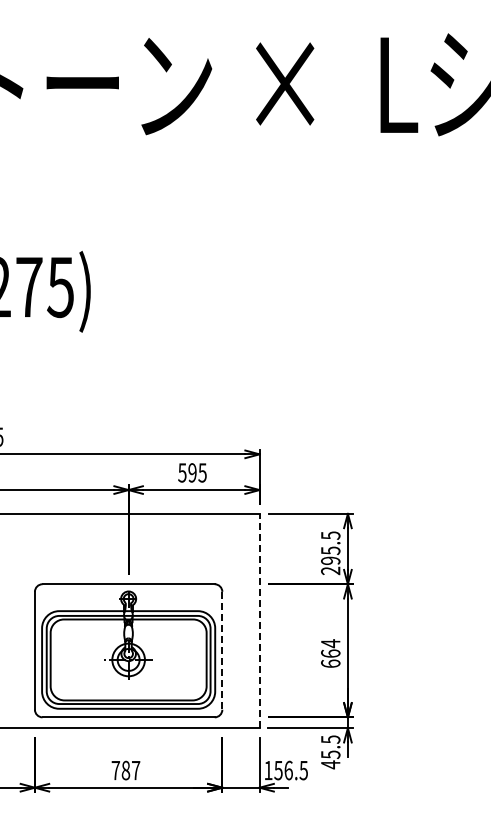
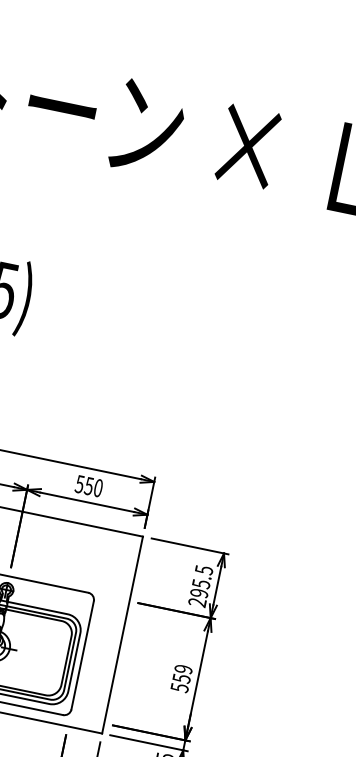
text: (197, 472) -> (93, 486), 595 -> 550
line: (259, 620) -> (122, 634), dashed -> solid
line: (222, 650) -> (82, 655), dashed -> solid
text: (330, 653) -> (181, 678), 664 -> 559

